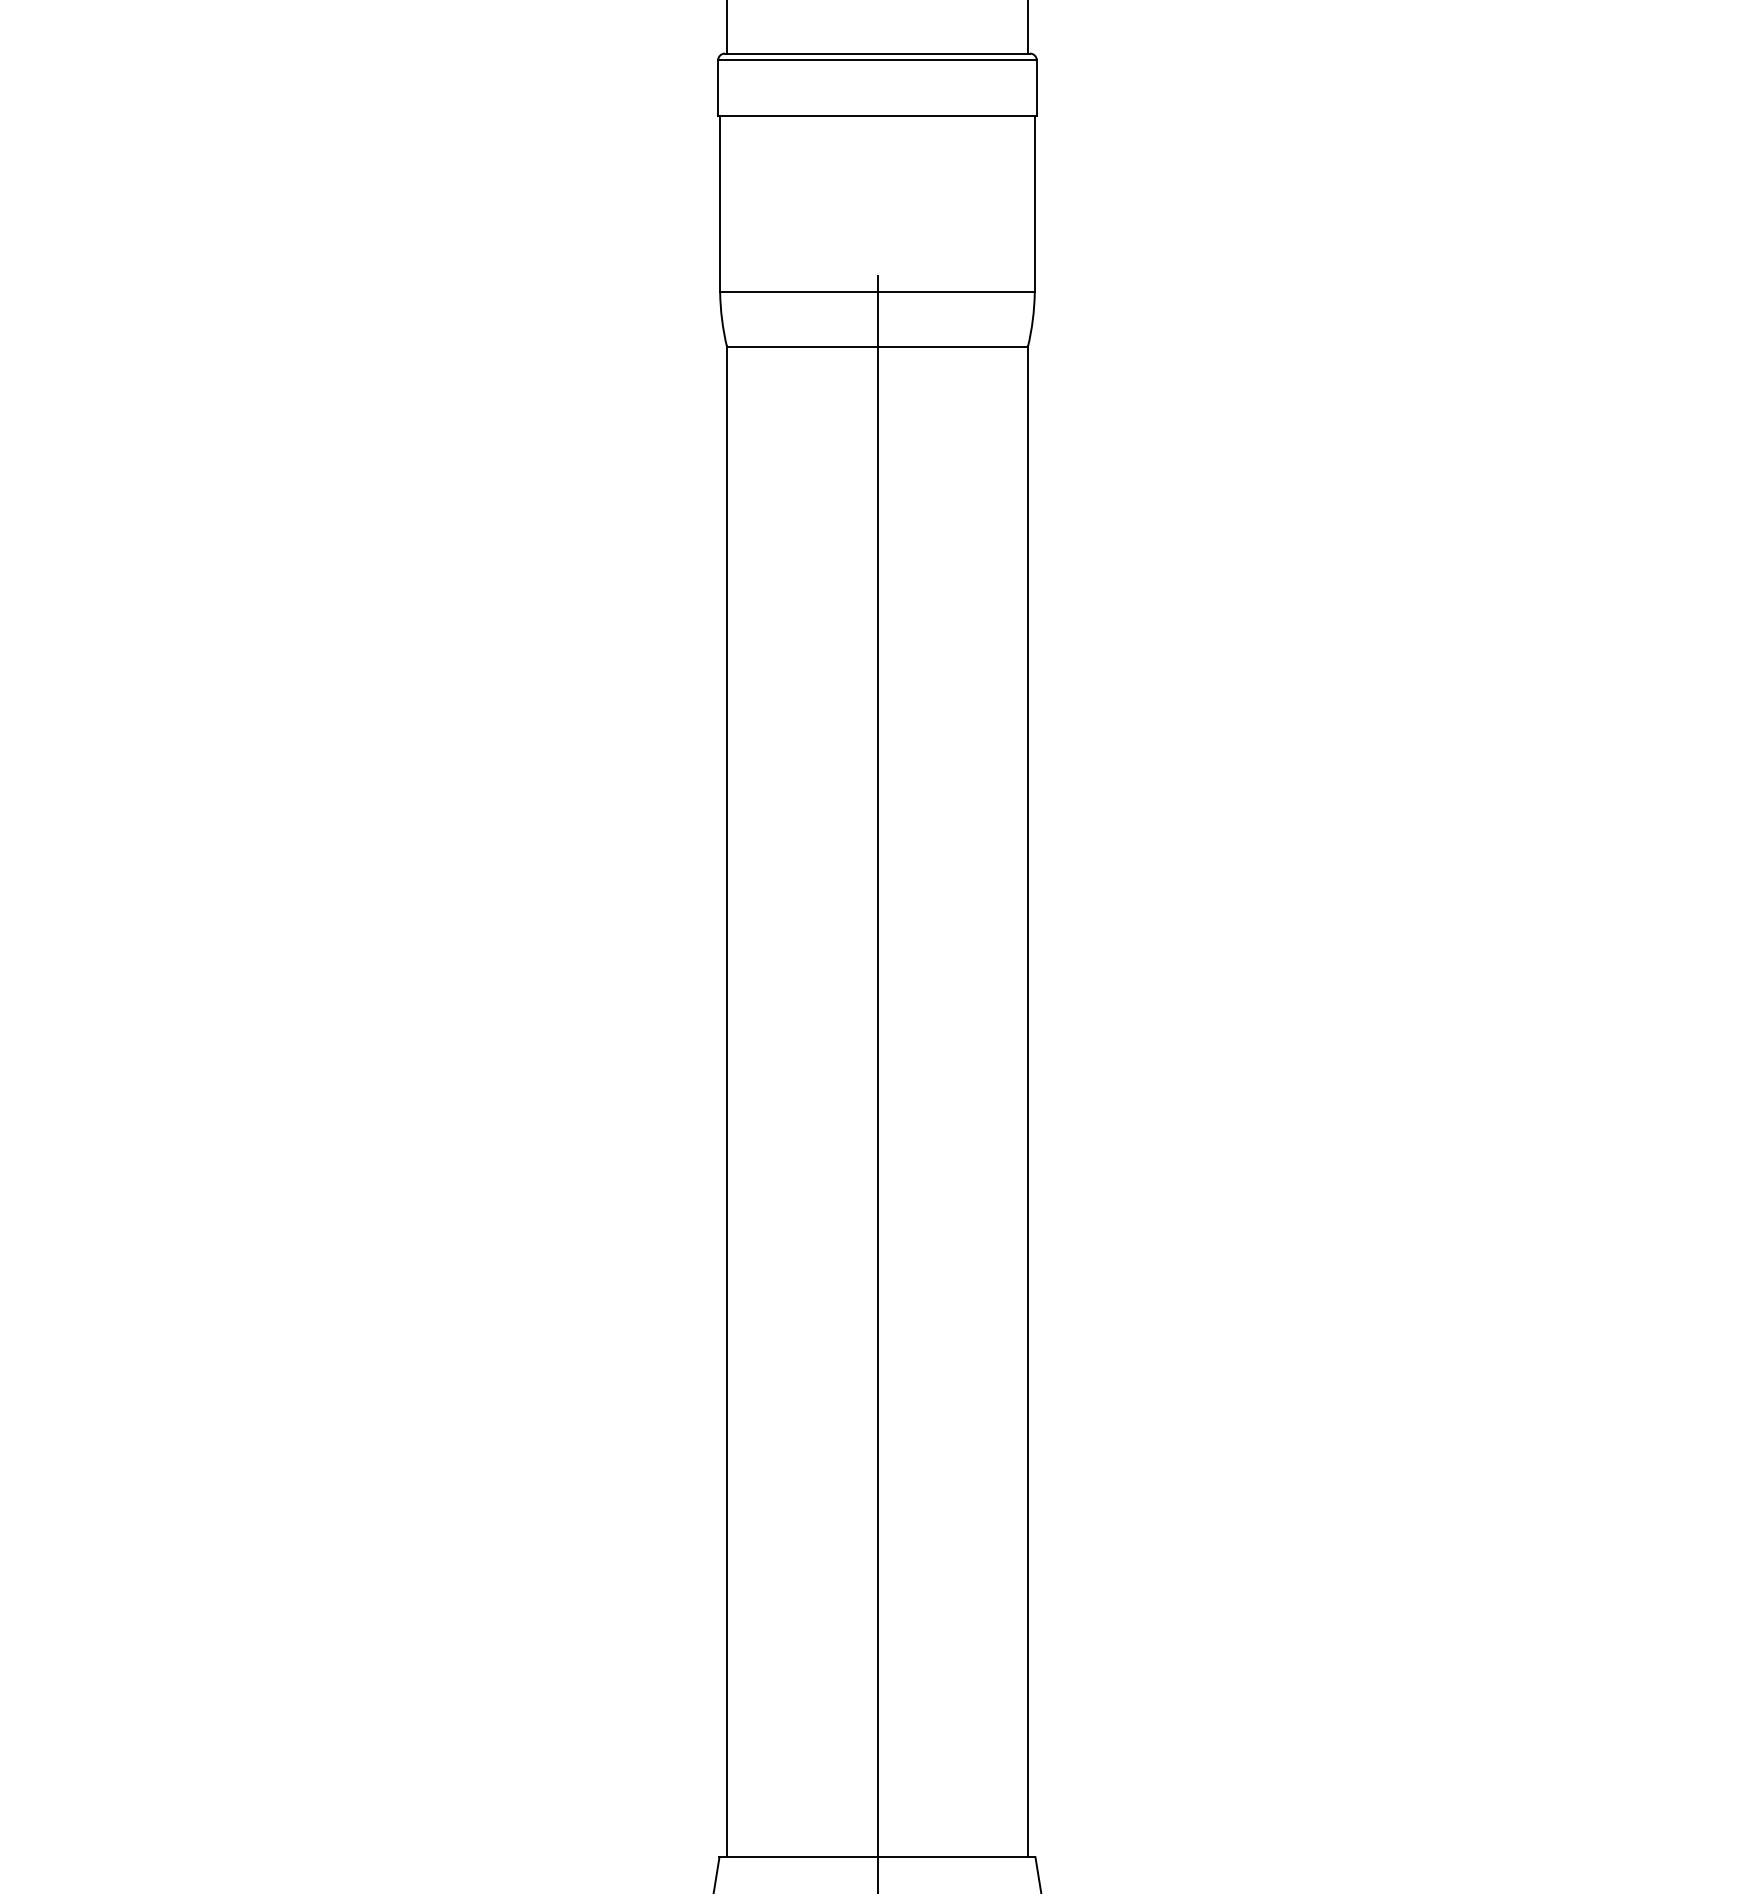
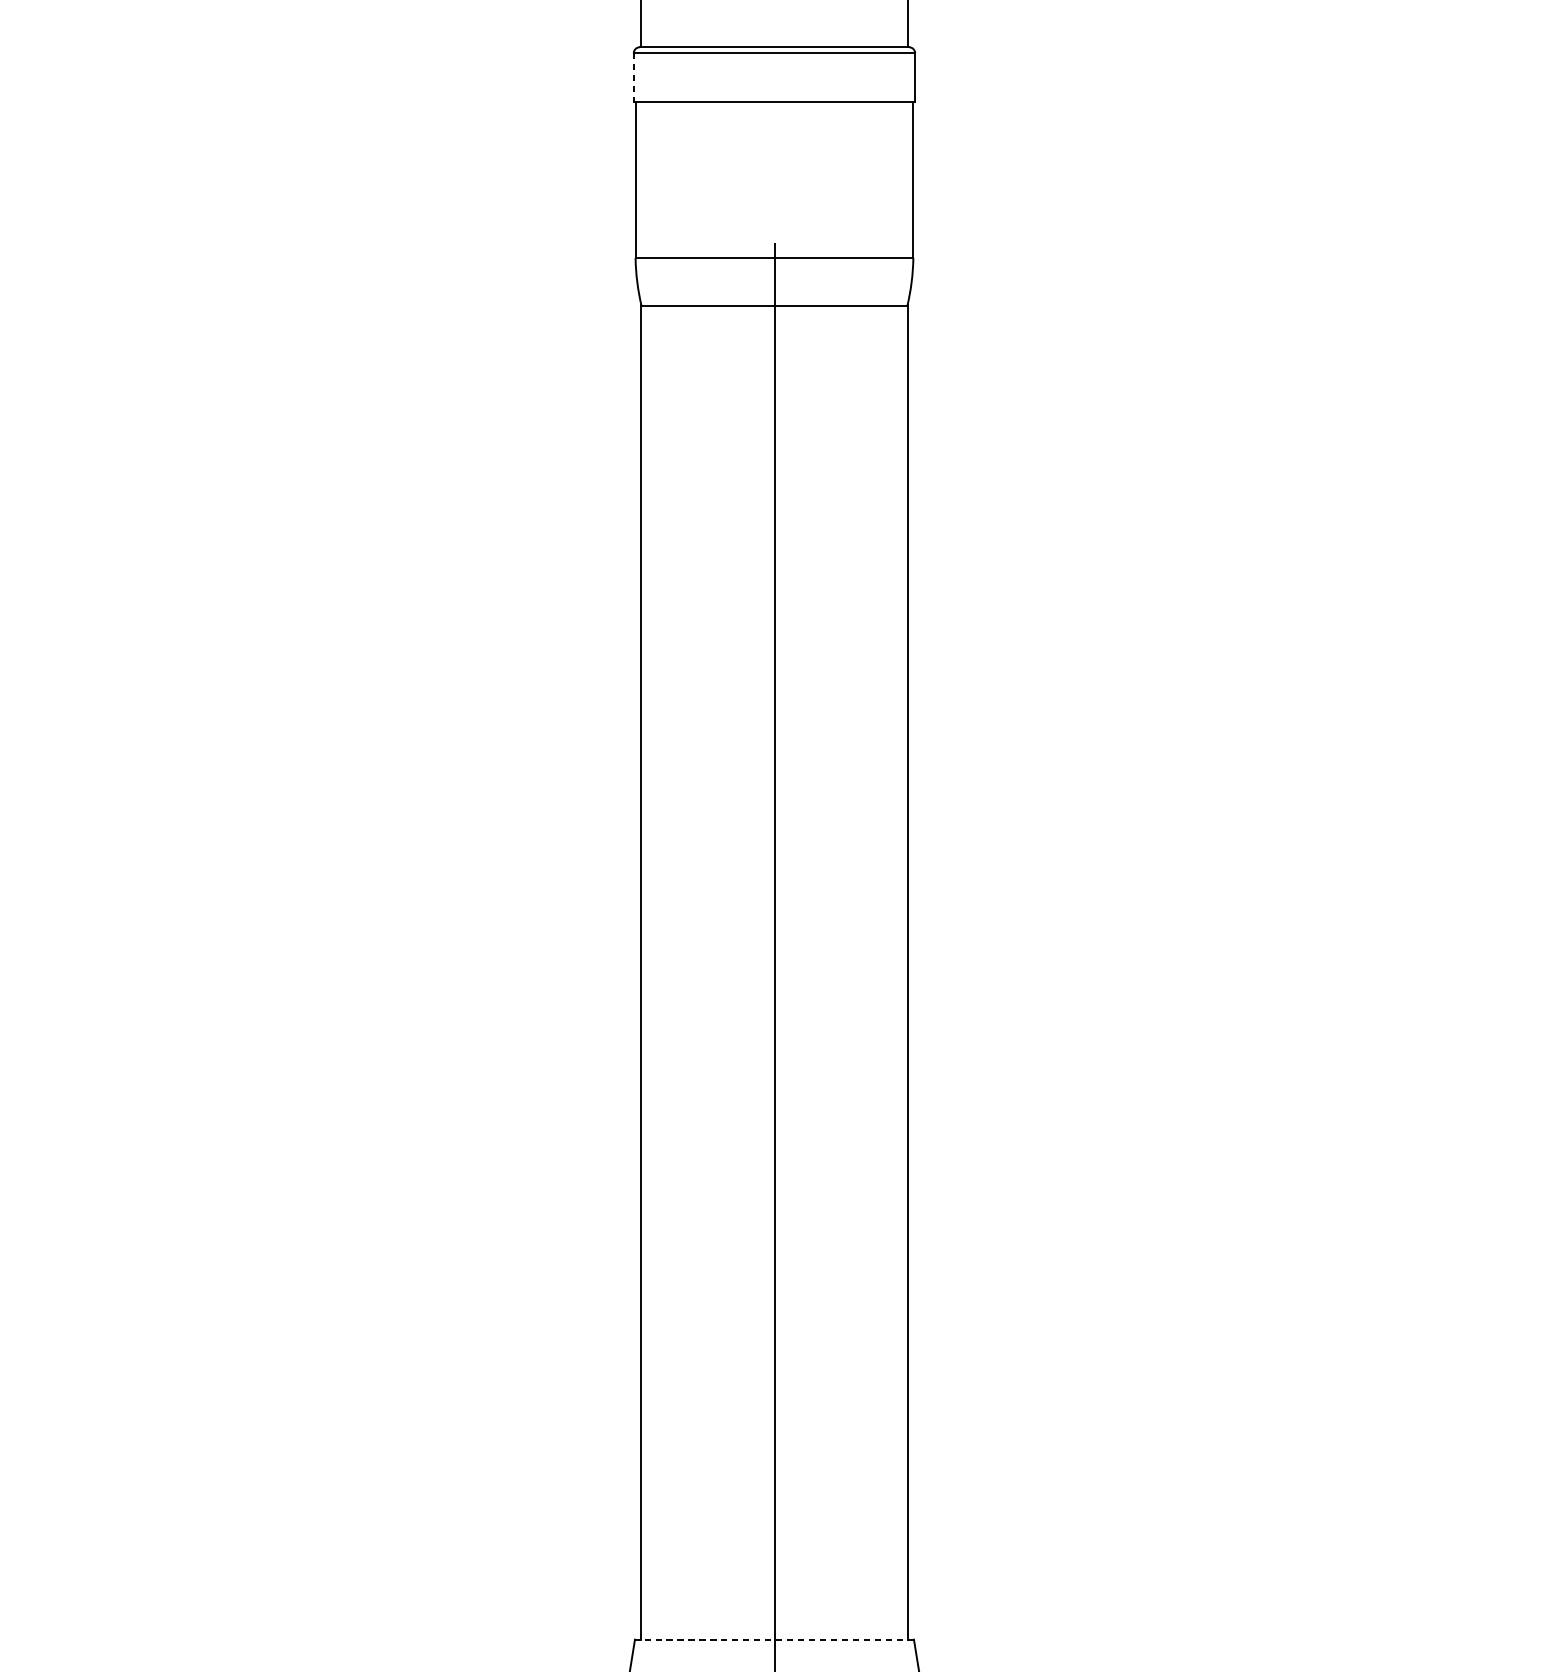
line: (718, 88) -> (634, 78), solid -> dashed
line: (876, 1857) -> (773, 1639), solid -> dashed

